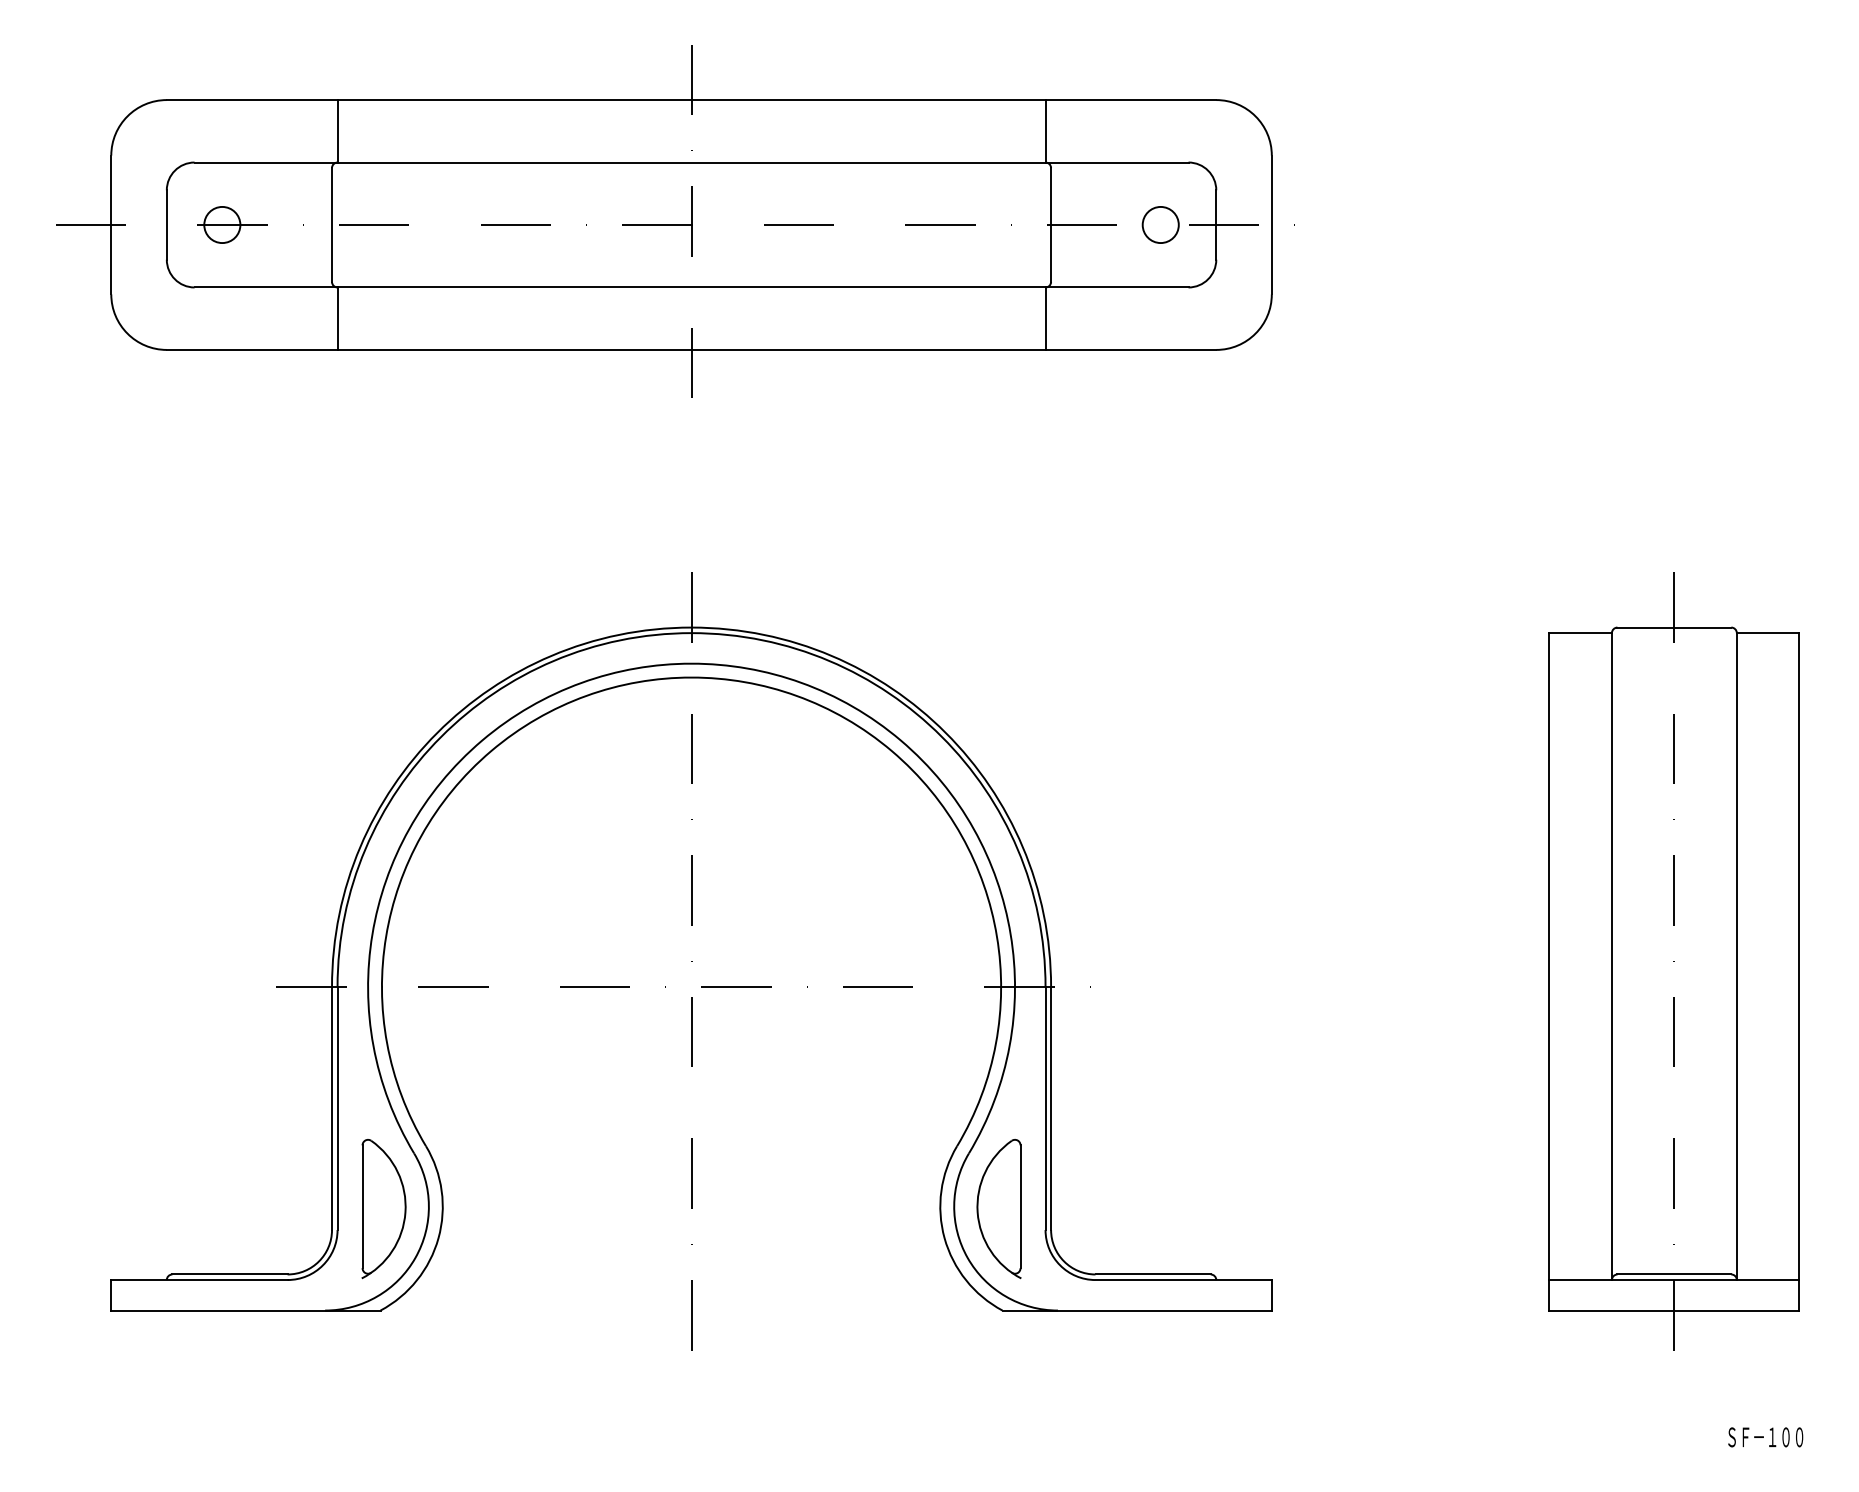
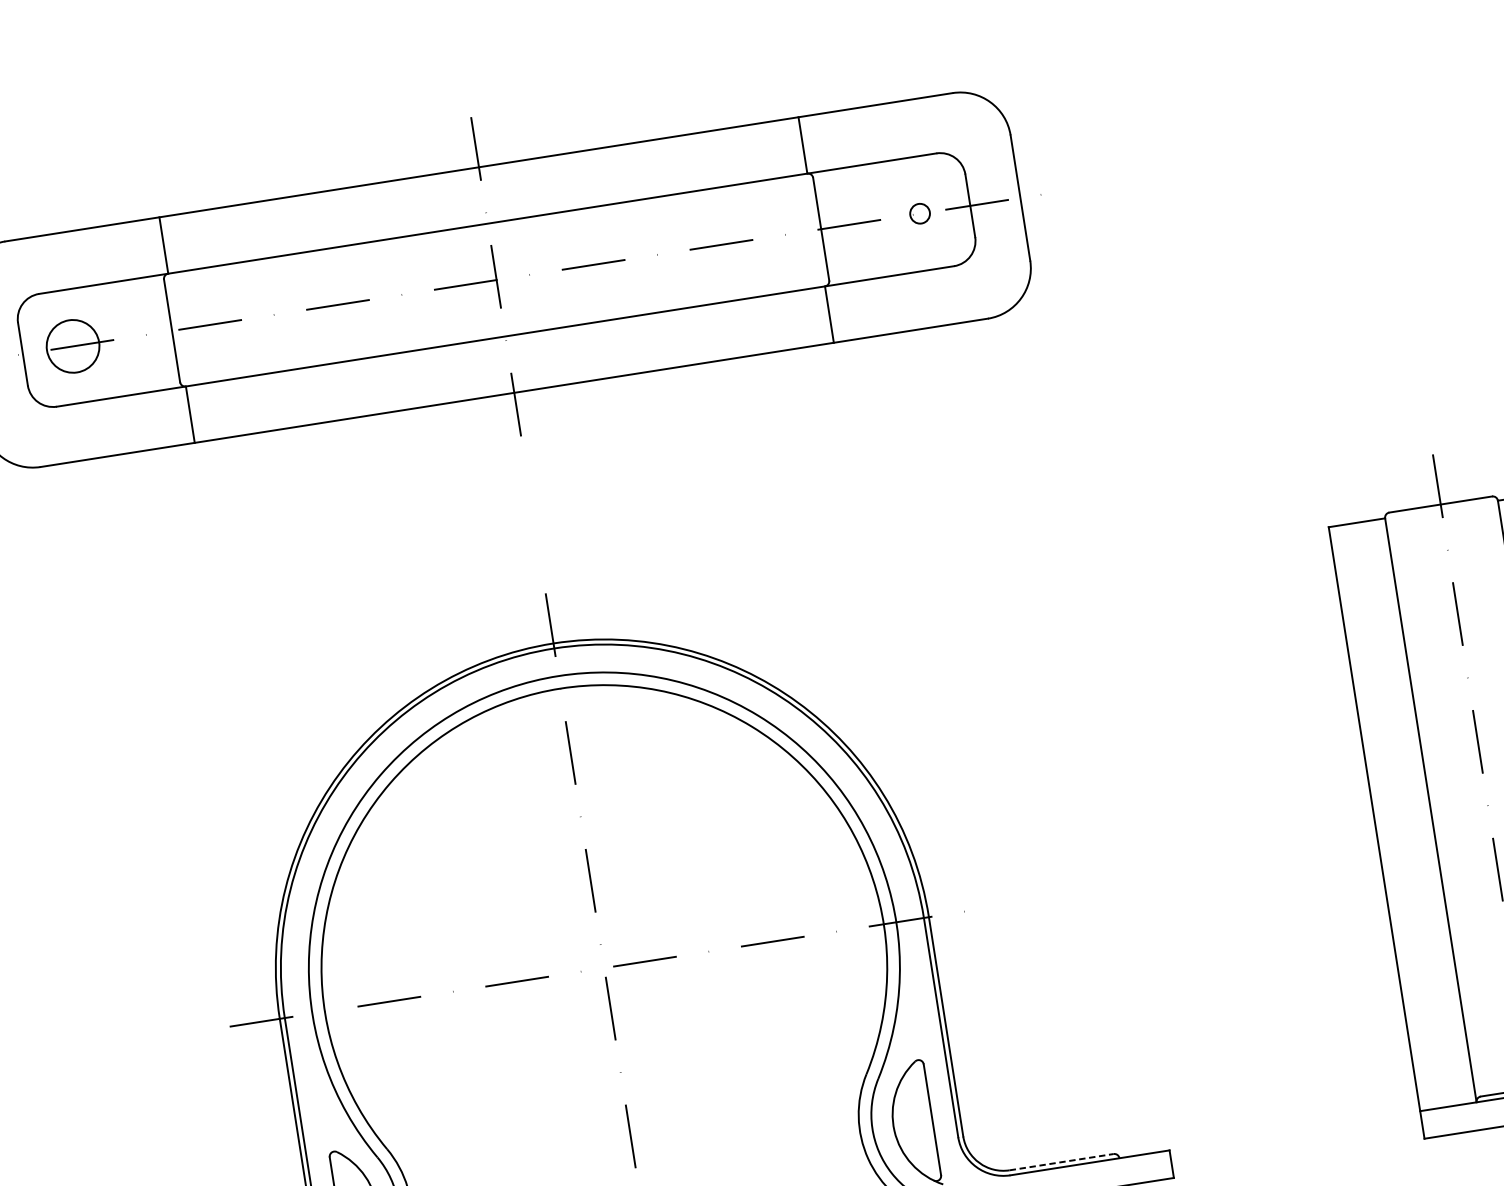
circle: (222, 224) -> (73, 345), size x1.6
circle: (1160, 224) -> (919, 213), size x0.6
line: (1153, 1274) -> (1061, 1162), solid -> dashed

